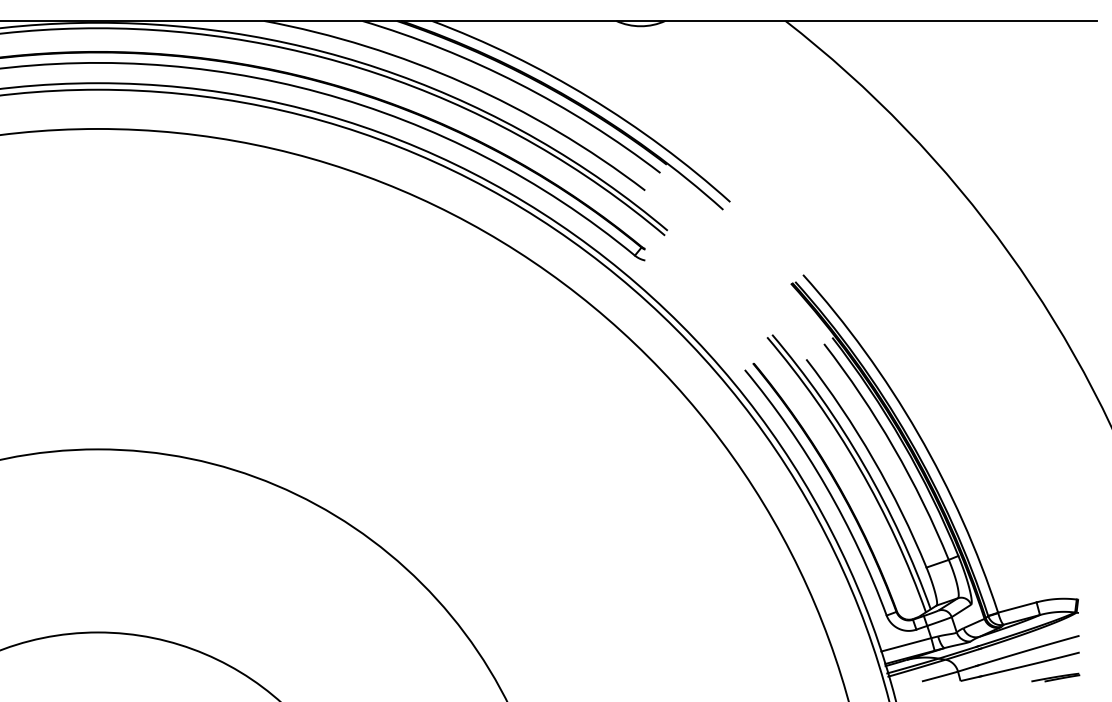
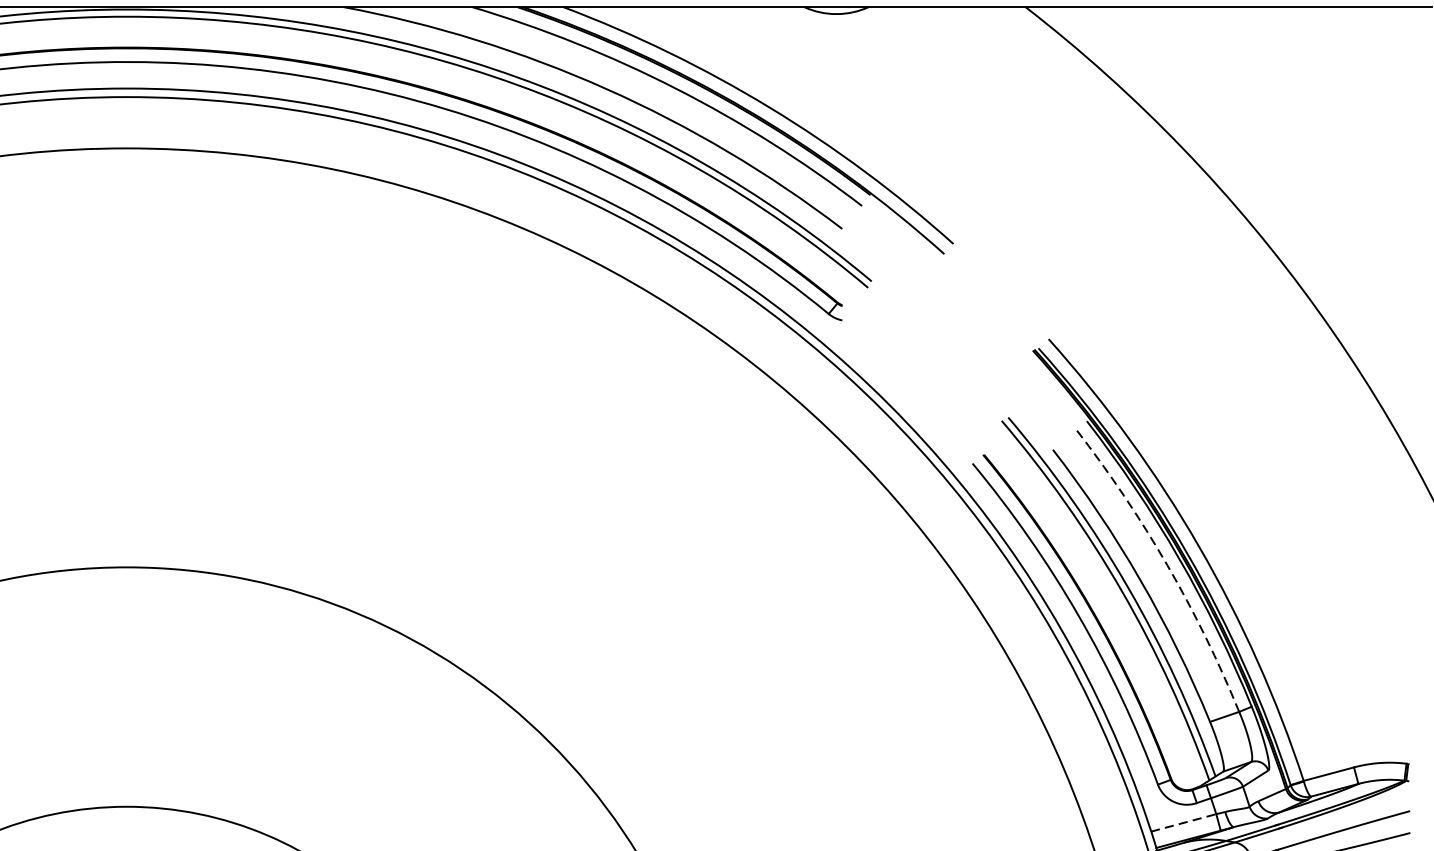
arc: (893, 447) -> (1166, 564), solid -> dashed
line: (906, 644) -> (1183, 822), solid -> dashed

